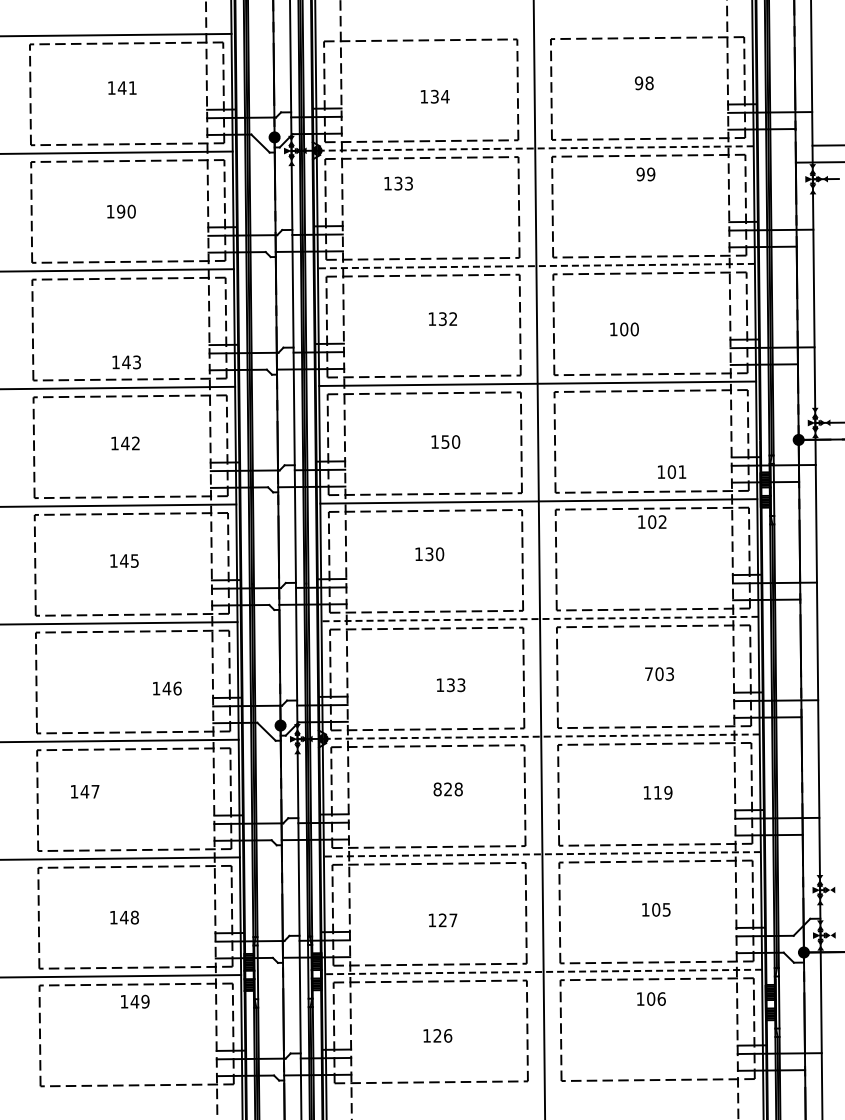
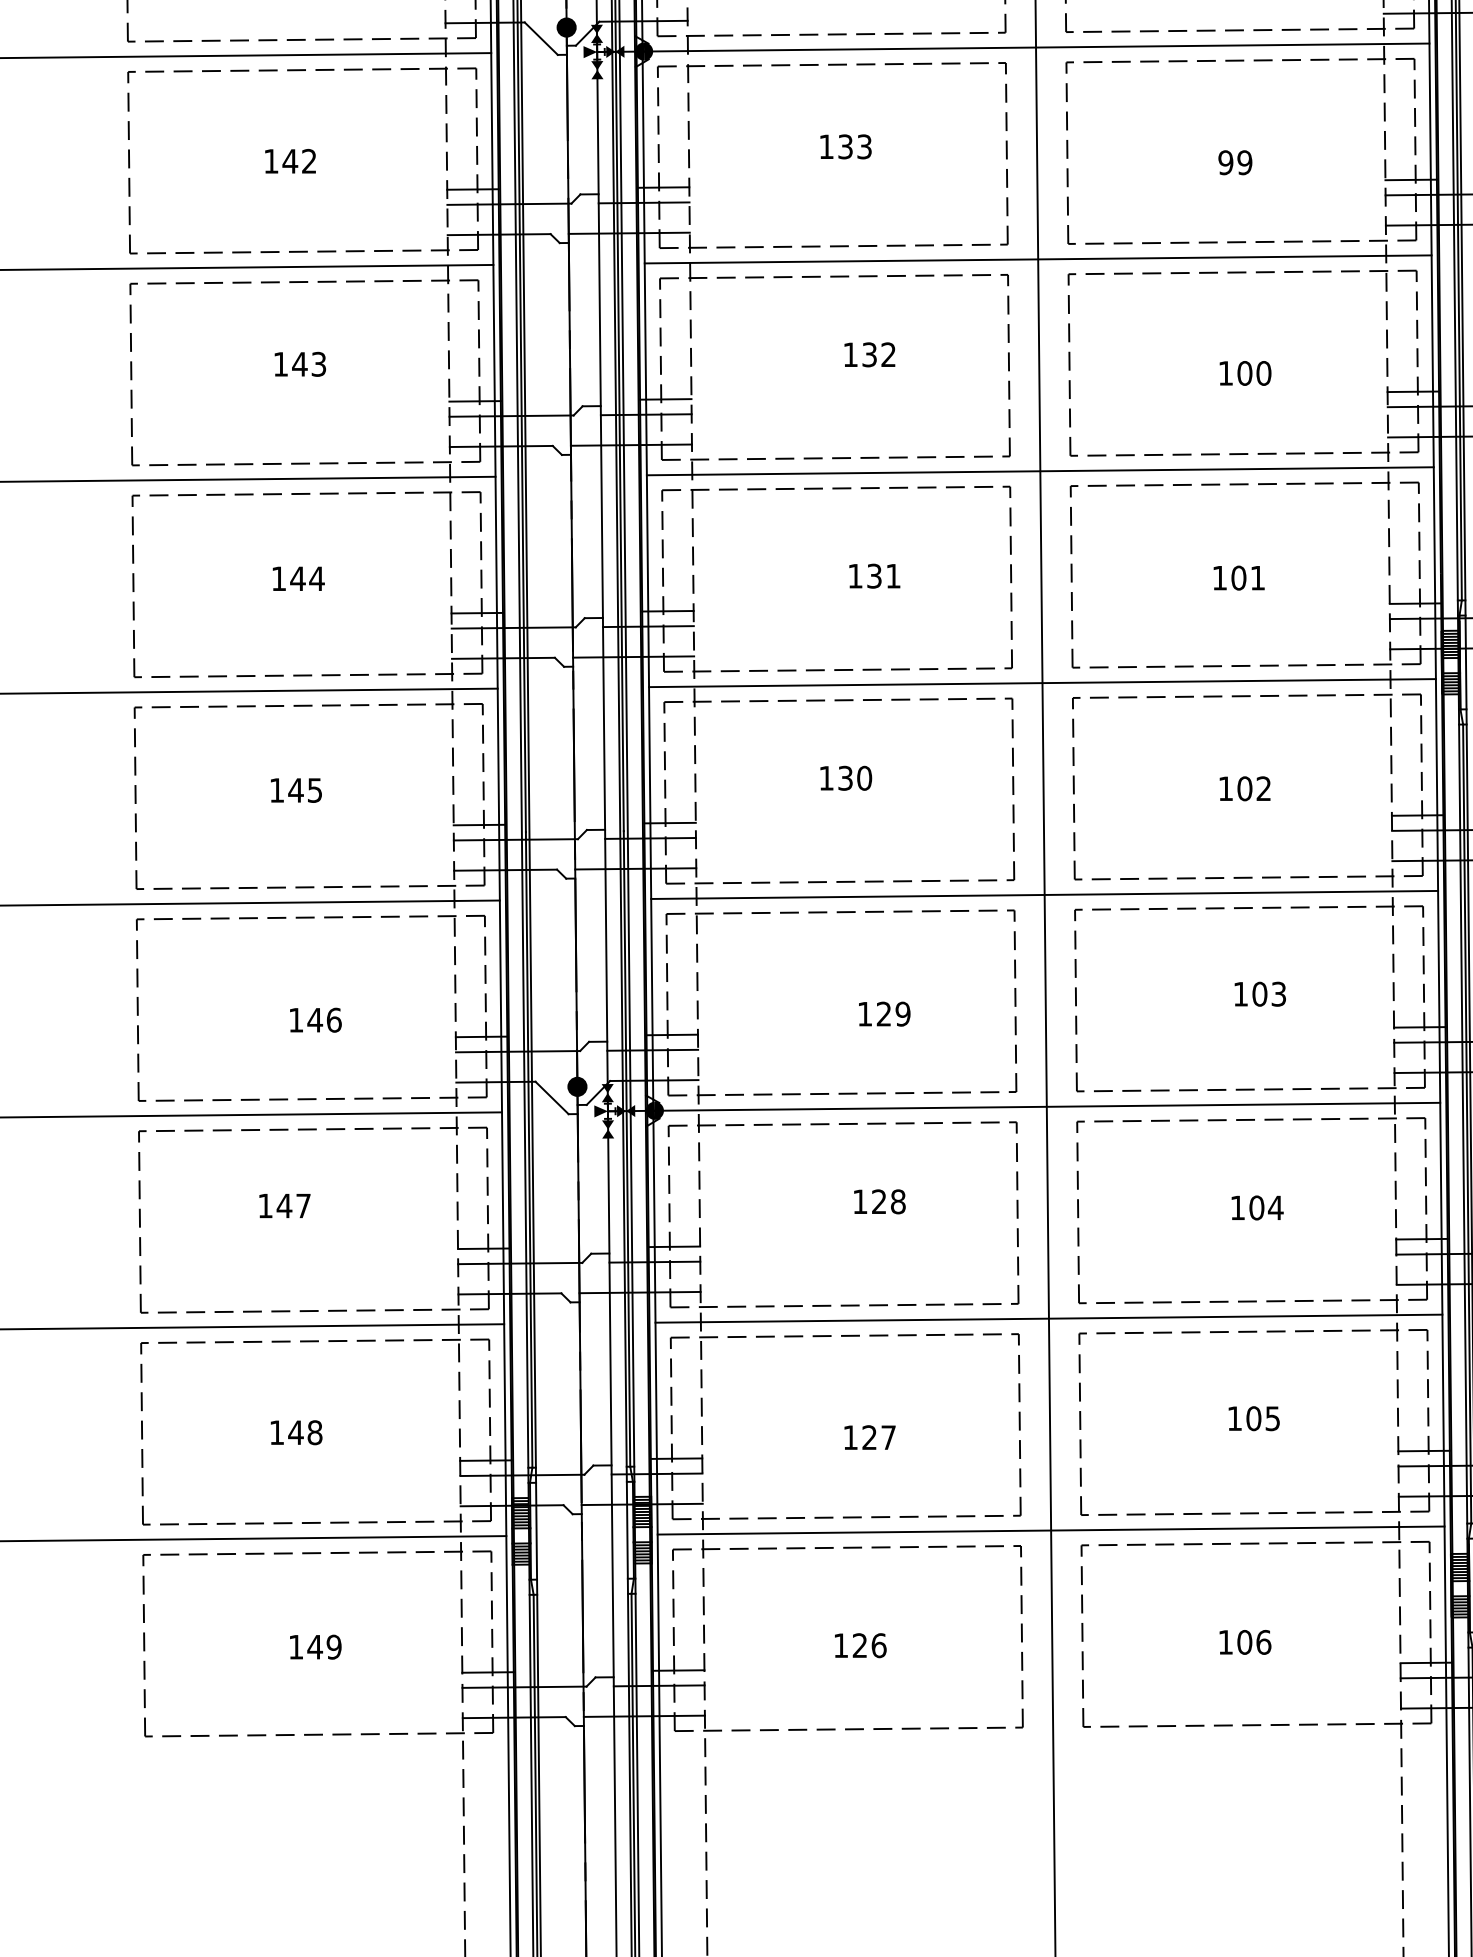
line: (534, 148) -> (1034, 47), dashed -> solid
text: (645, 174) -> (1234, 162), moved
text: (398, 183) -> (845, 146), moved
text: (125, 211) -> (298, 161), 190 -> 142
line: (535, 266) -> (1036, 260), dashed -> solid
text: (624, 329) -> (1245, 373), moved
text: (126, 362) -> (299, 364), moved
text: (451, 441) -> (885, 575), 150 -> 131
text: (135, 443) -> (316, 578), 142 -> 144
text: (672, 471) -> (1239, 577), moved
text: (652, 521) -> (1245, 787), moved
line: (539, 619) -> (1043, 895), dashed -> solid
text: (648, 673) -> (1239, 993), 703 -> 103
text: (456, 685) -> (894, 1014), 133 -> 129
text: (167, 688) -> (316, 1020), moved
line: (540, 736) -> (1045, 1106), dashed -> solid
text: (437, 789) -> (860, 1201), 828 -> 128
text: (85, 791) -> (285, 1205), moved
text: (662, 792) -> (1265, 1207), 119 -> 104
line: (541, 854) -> (1047, 1318), dashed -> solid
line: (543, 971) -> (1050, 1529), dashed -> solid
text: (651, 998) -> (1245, 1641), moved
text: (135, 1001) -> (316, 1646), moved

